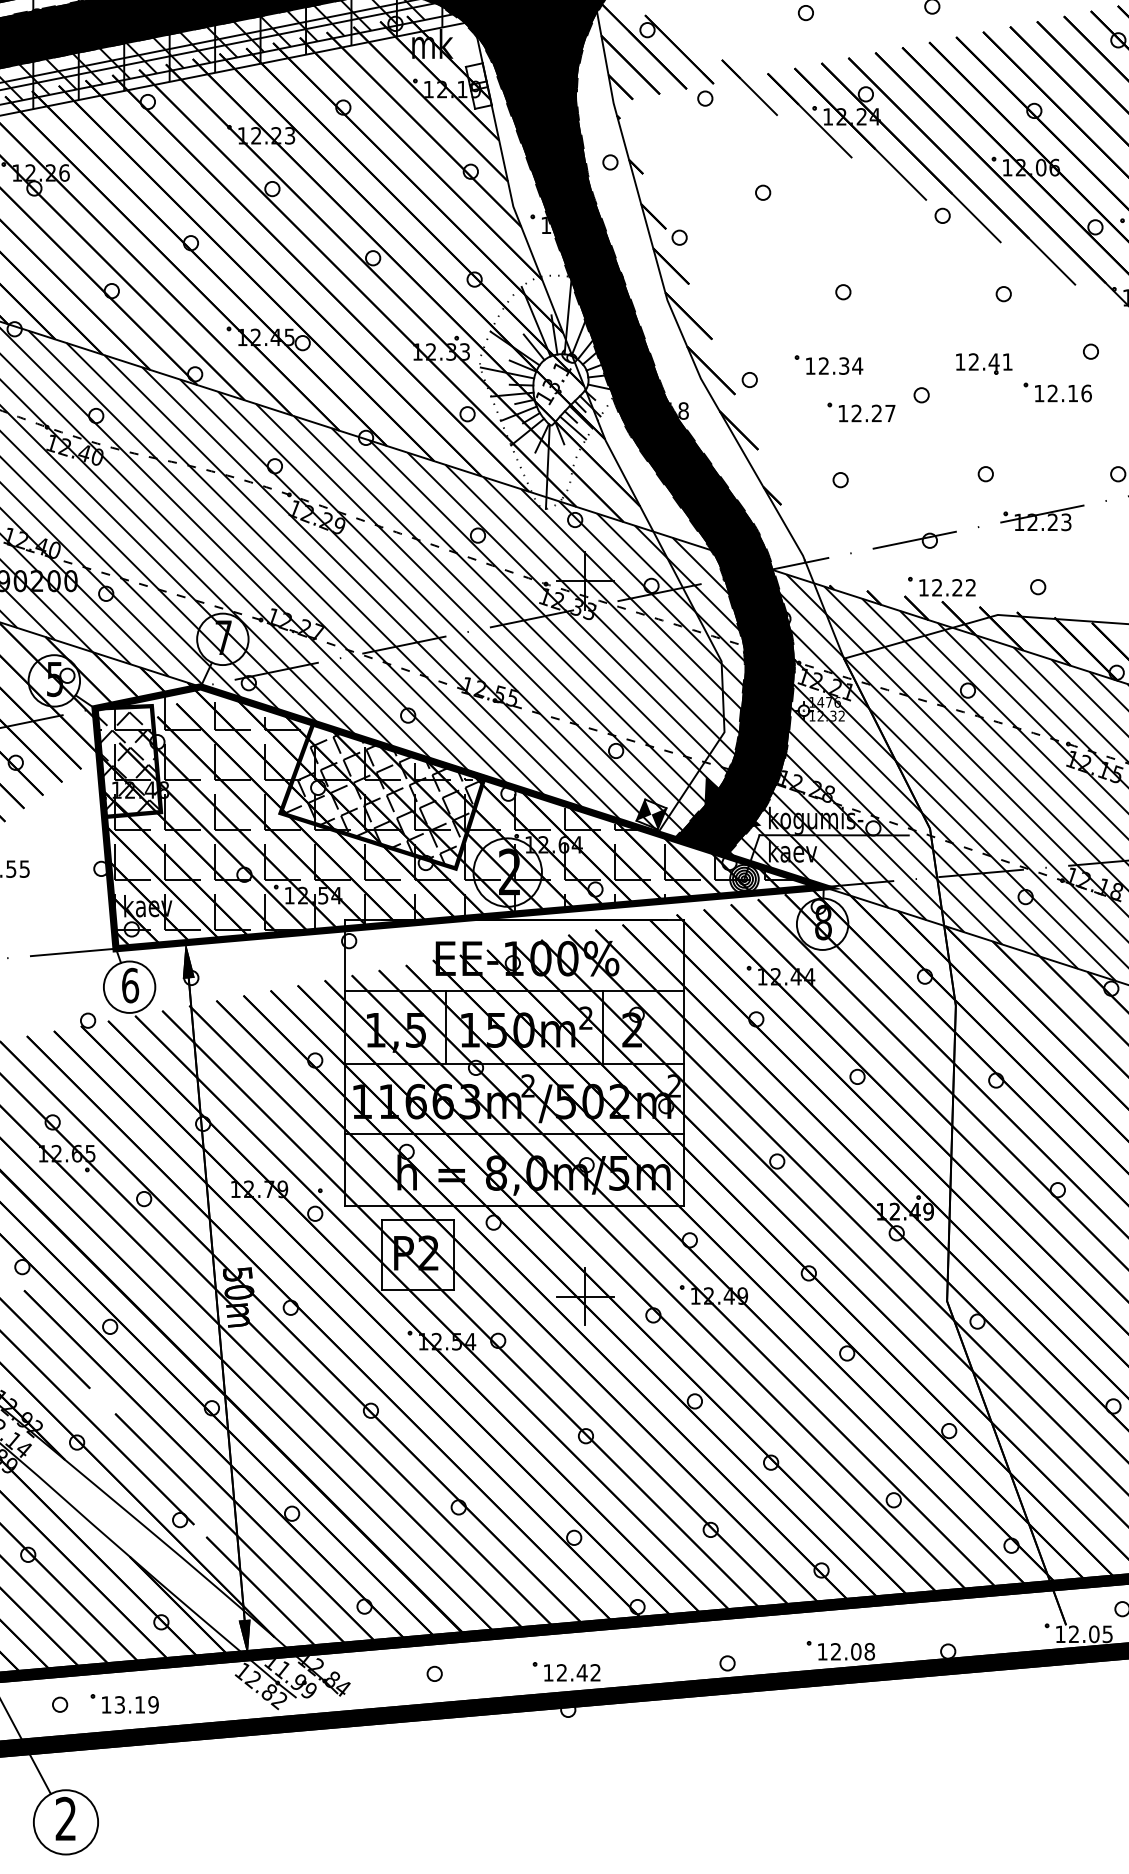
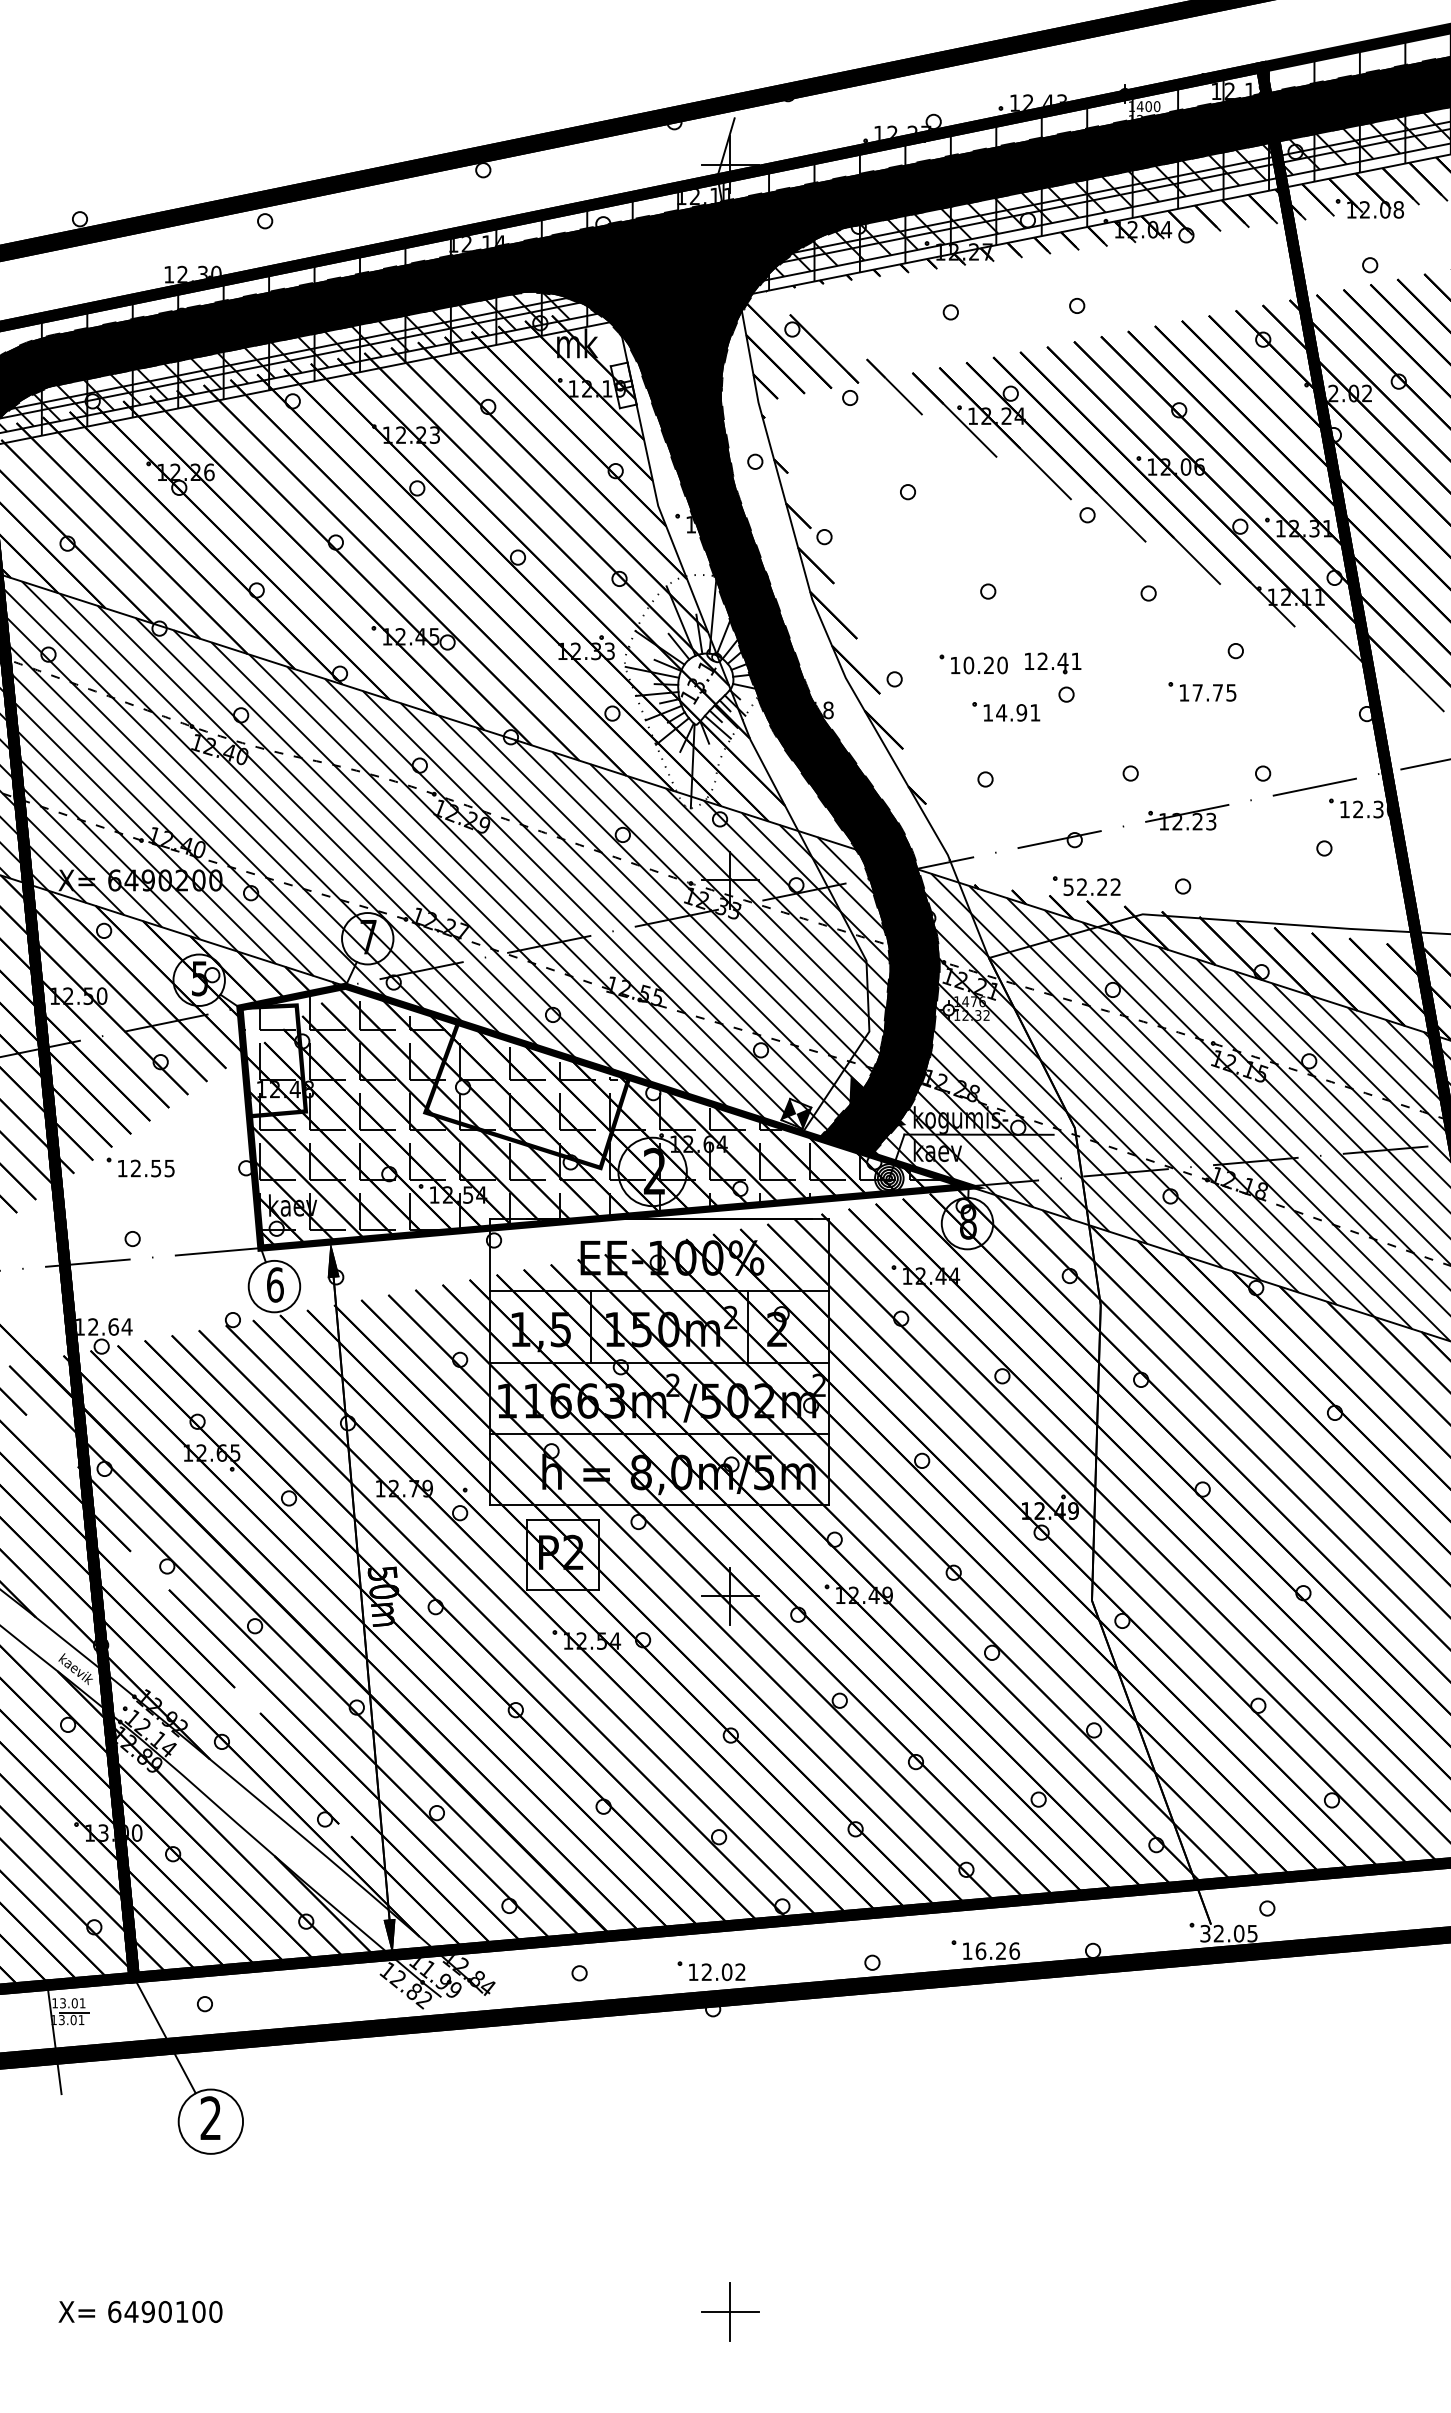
part: (984, 364) -> (1053, 663), moved
text: (840, 366) -> (985, 665), 12.34 -> 10.20
text: (1069, 393) -> (1214, 692), 12.16 -> 17.75
text: (873, 413) -> (1018, 712), 12.27 -> 14.91
text: (923, 588) -> (1068, 887), 12.22 -> 52.22
hatch: (127, 760) -> (272, 1059), removed
hatch: (383, 796) -> (528, 1095), removed
text: (1060, 1634) -> (1205, 1933), 12.05 -> 32.05
text: (852, 1652) -> (997, 1951), 12.08 -> 16.26
text: (581, 1673) -> (726, 1972), 12.42 -> 12.02
part: (124, 1704) -> (269, 2003), removed

